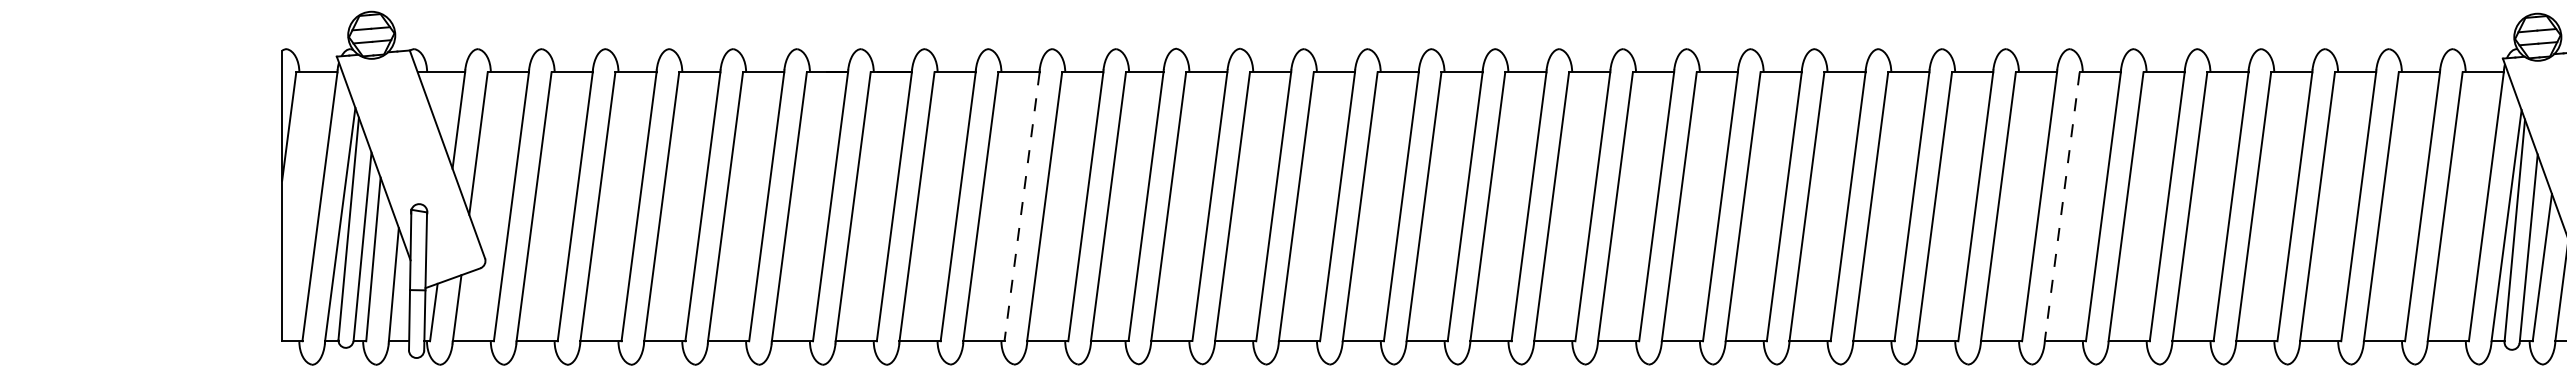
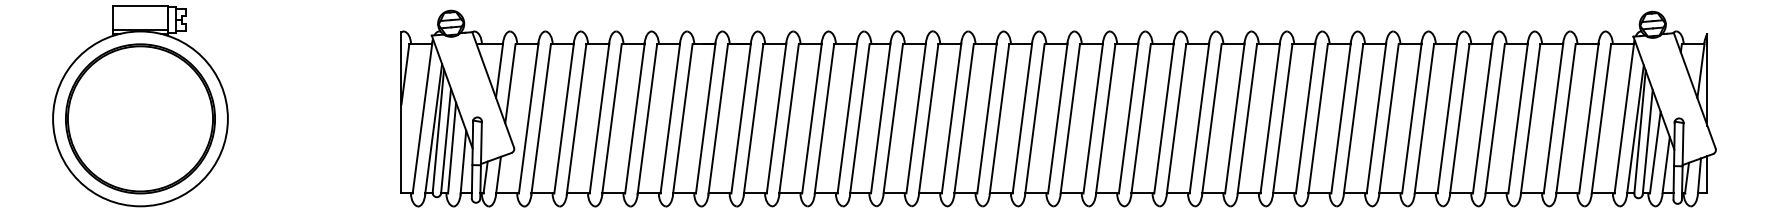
line: (1021, 207) -> (811, 119), dashed -> solid
line: (2061, 207) -> (1388, 119), dashed -> solid

